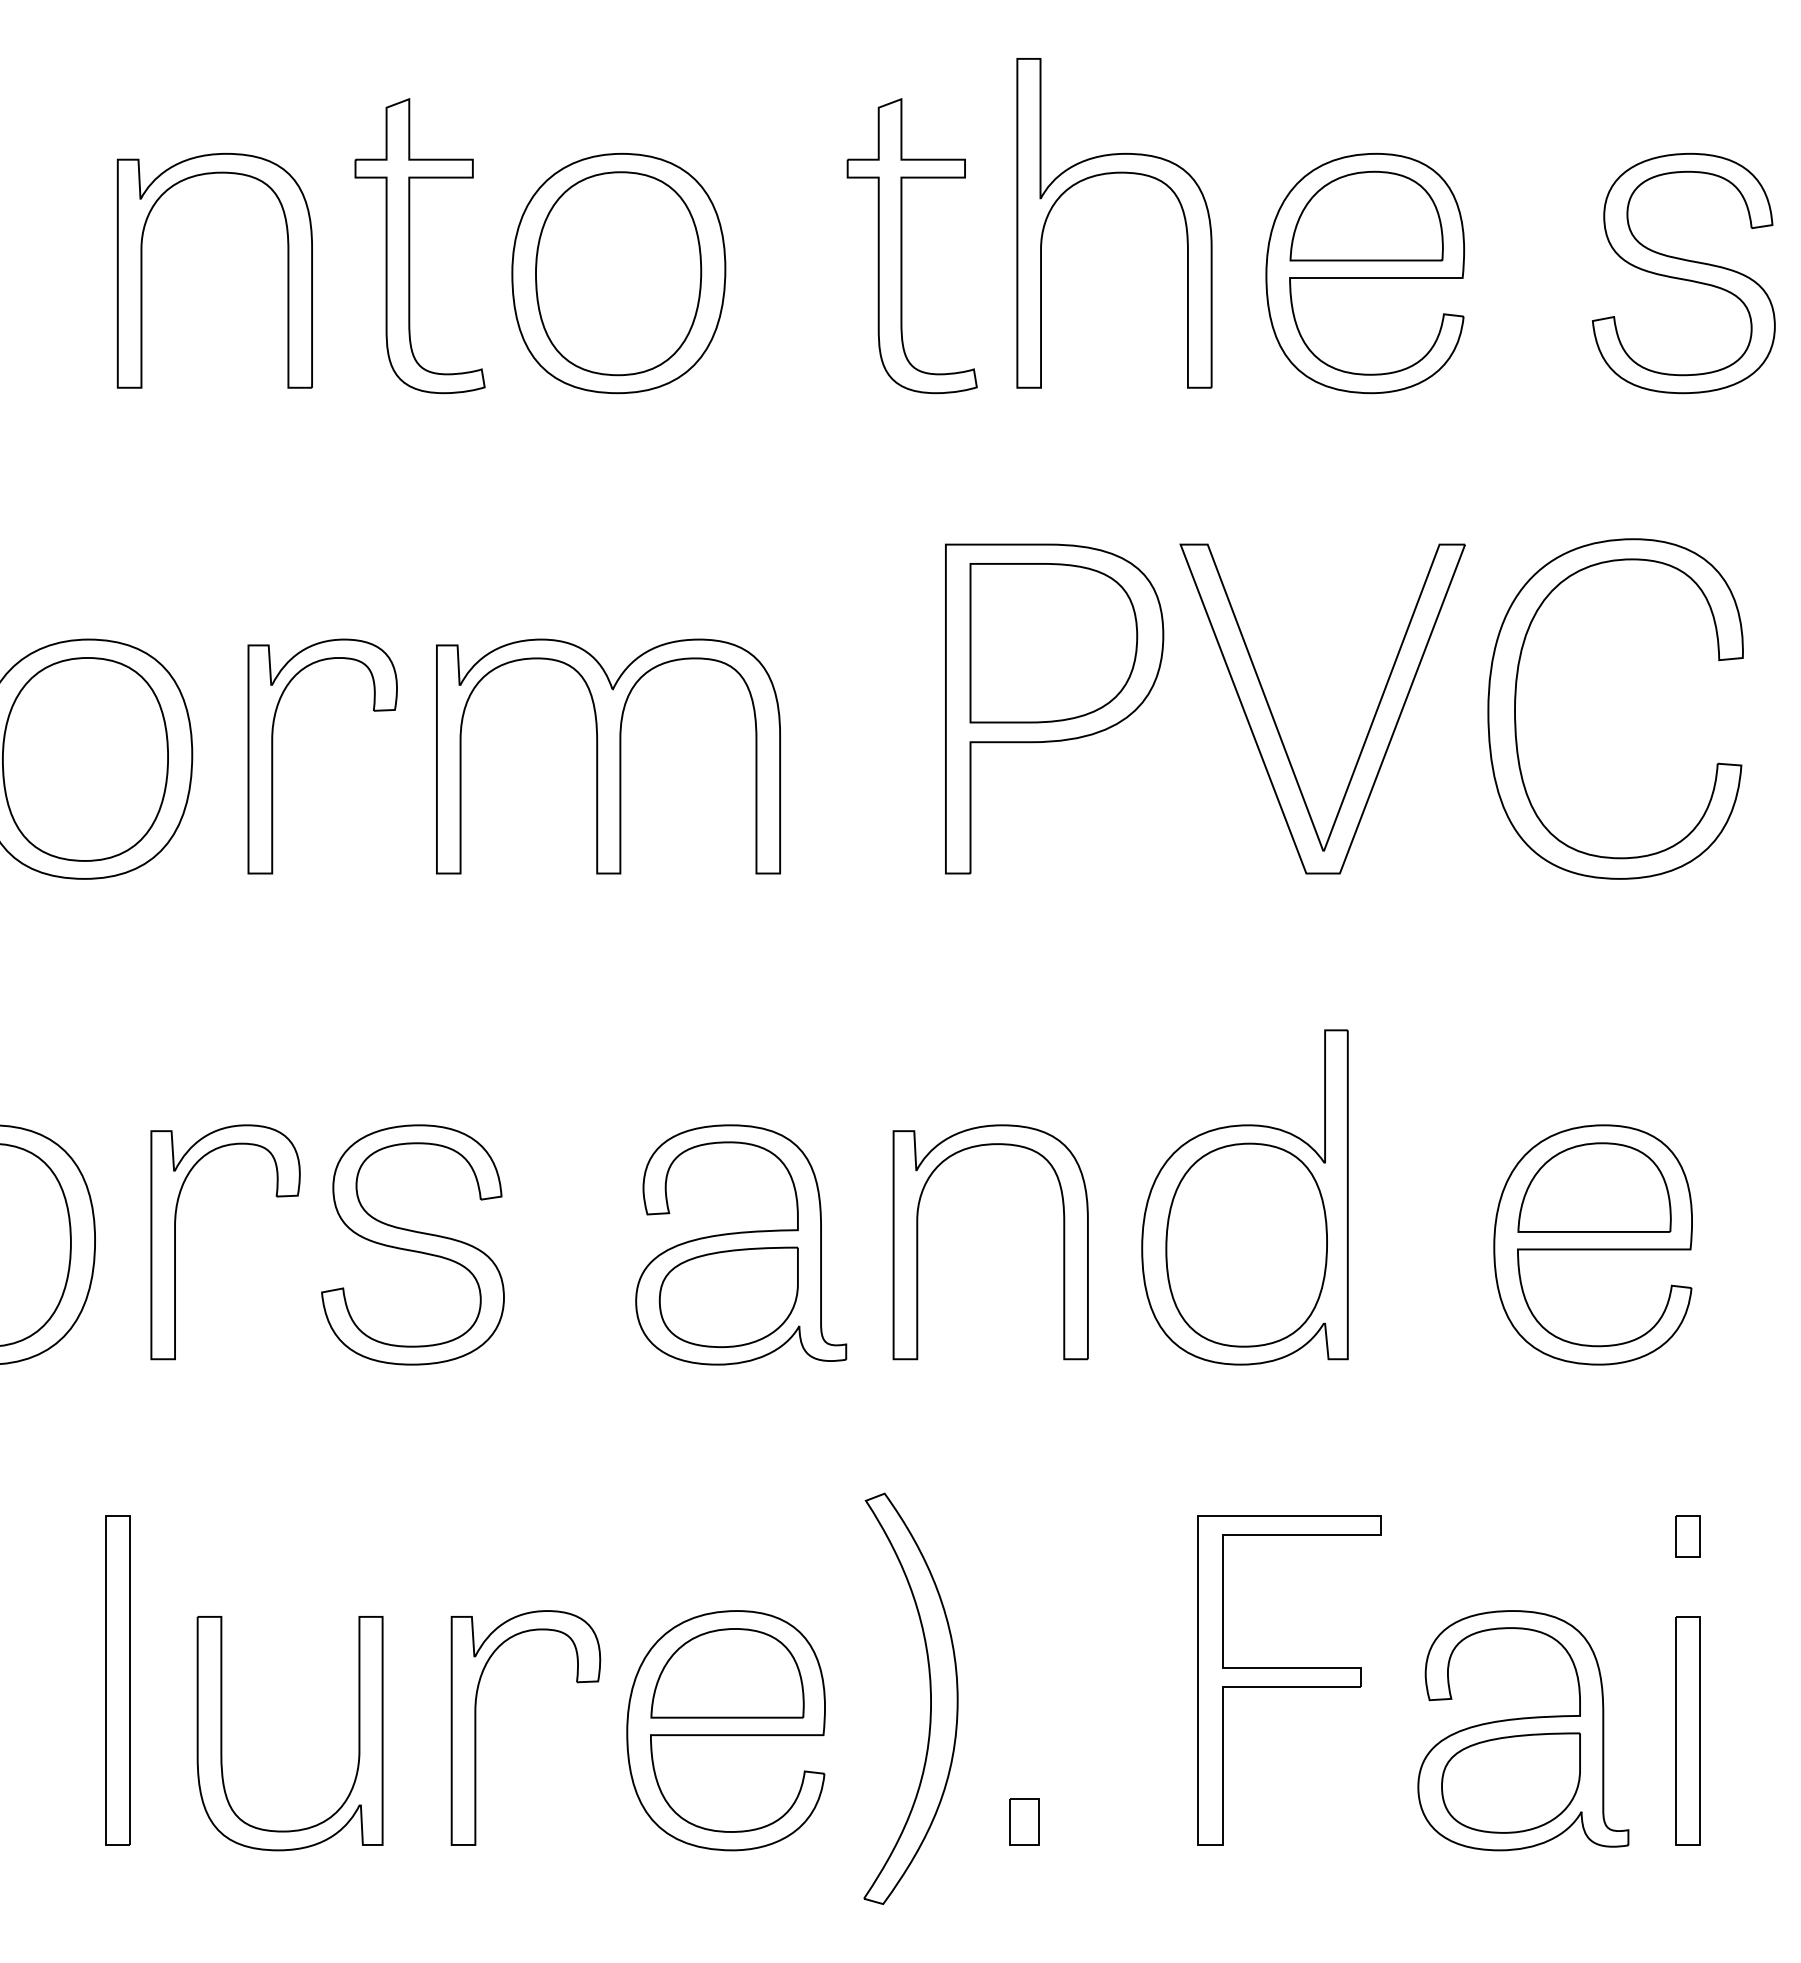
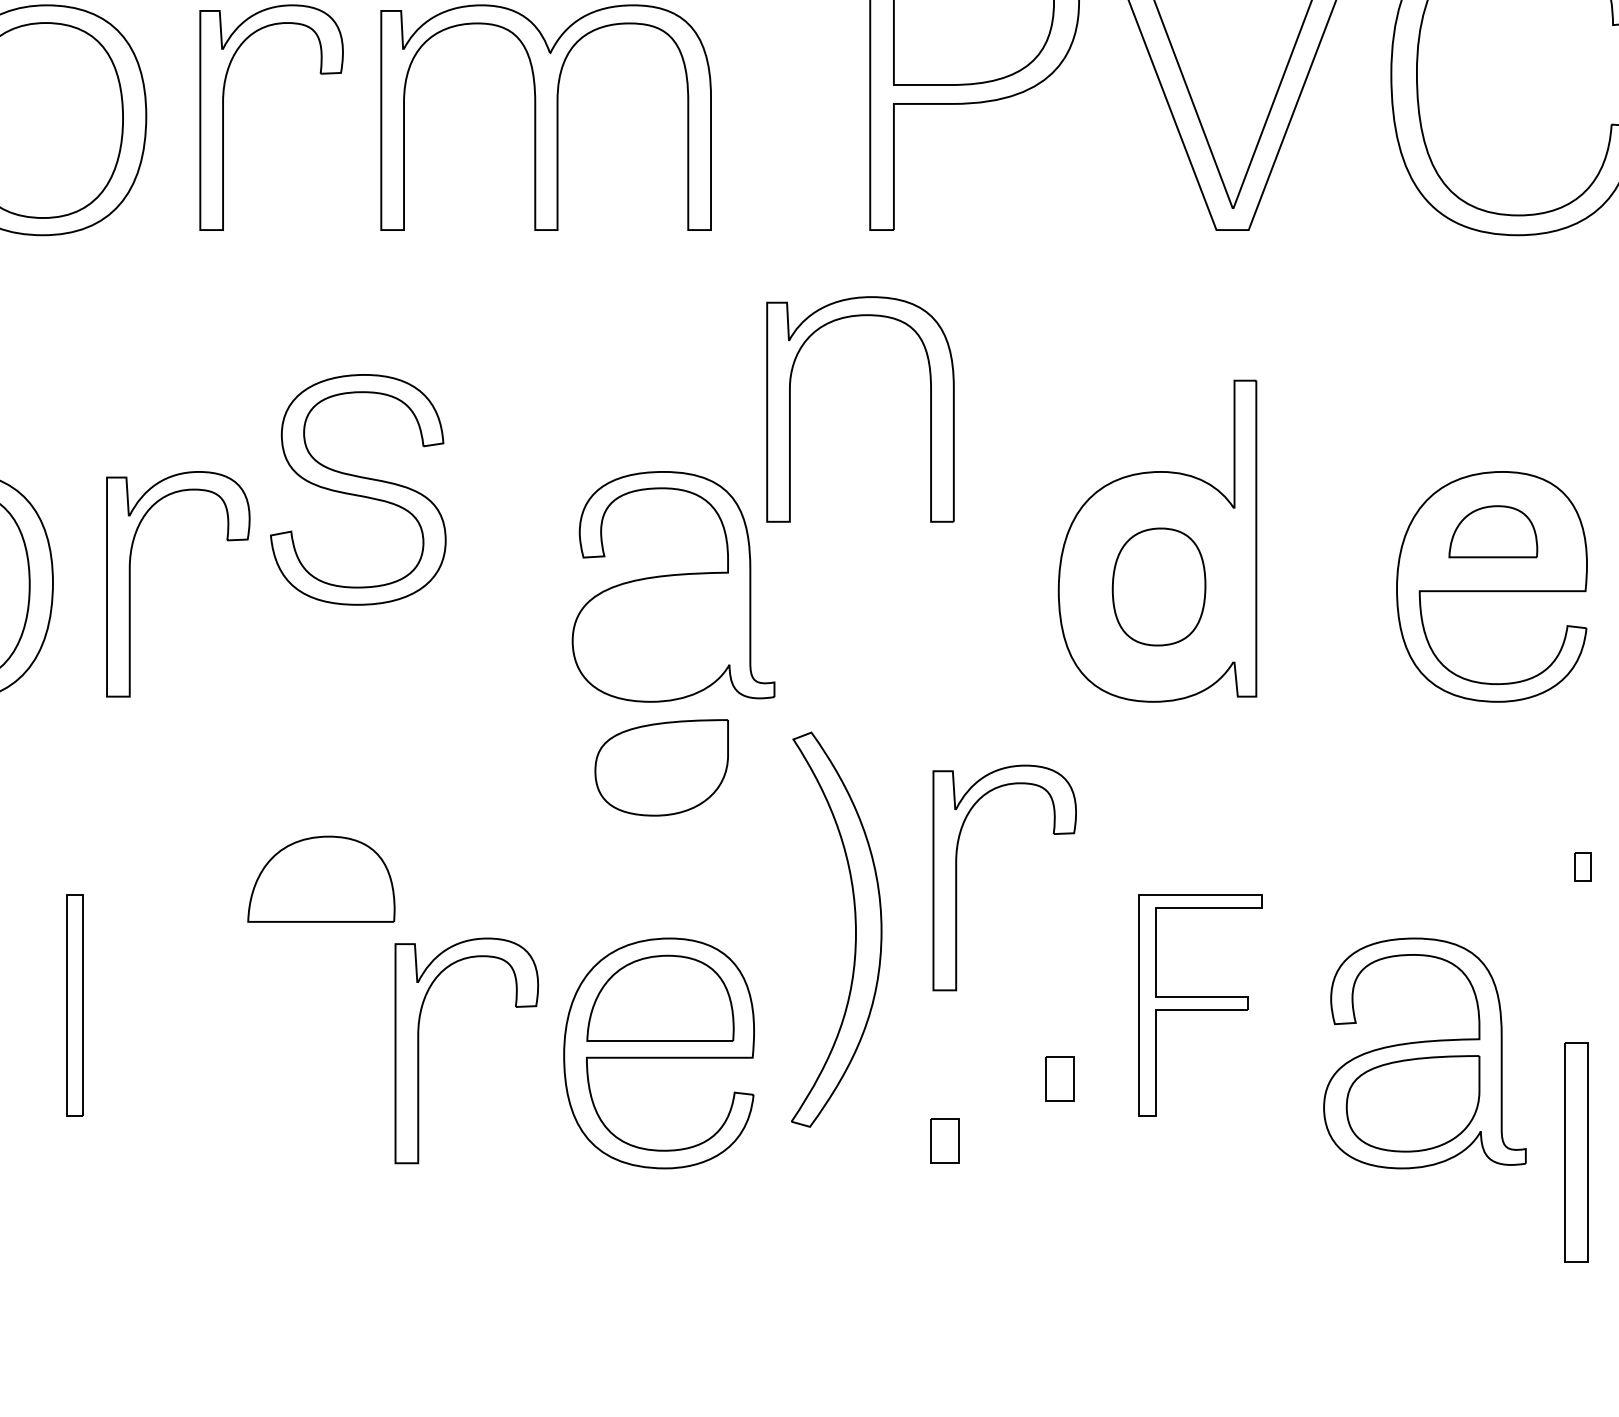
part: (1594, 1187) -> (1493, 531), size x0.6
part: (918, 1242) -> (791, 409), moved
part: (412, 1244) -> (357, 489), moved
part: (1246, 1244) -> (1158, 586), size x0.6
part: (728, 1296) -> (661, 767), moved
part: (1687, 1536) -> (1582, 866), size x0.7
part: (1036, 1547) -> (957, 877), added
part: (374, 1549) -> (321, 879), added
part: (117, 1680) -> (74, 1005), size x0.7
part: (1289, 1680) -> (1200, 1005), size x0.7
part: (930, 1698) -> (855, 929), moved
part: (1687, 1730) -> (1575, 1152), moved
part: (222, 1733) -> (175, 1056), removed
part: (1143, 1756) -> (1060, 1078), added

